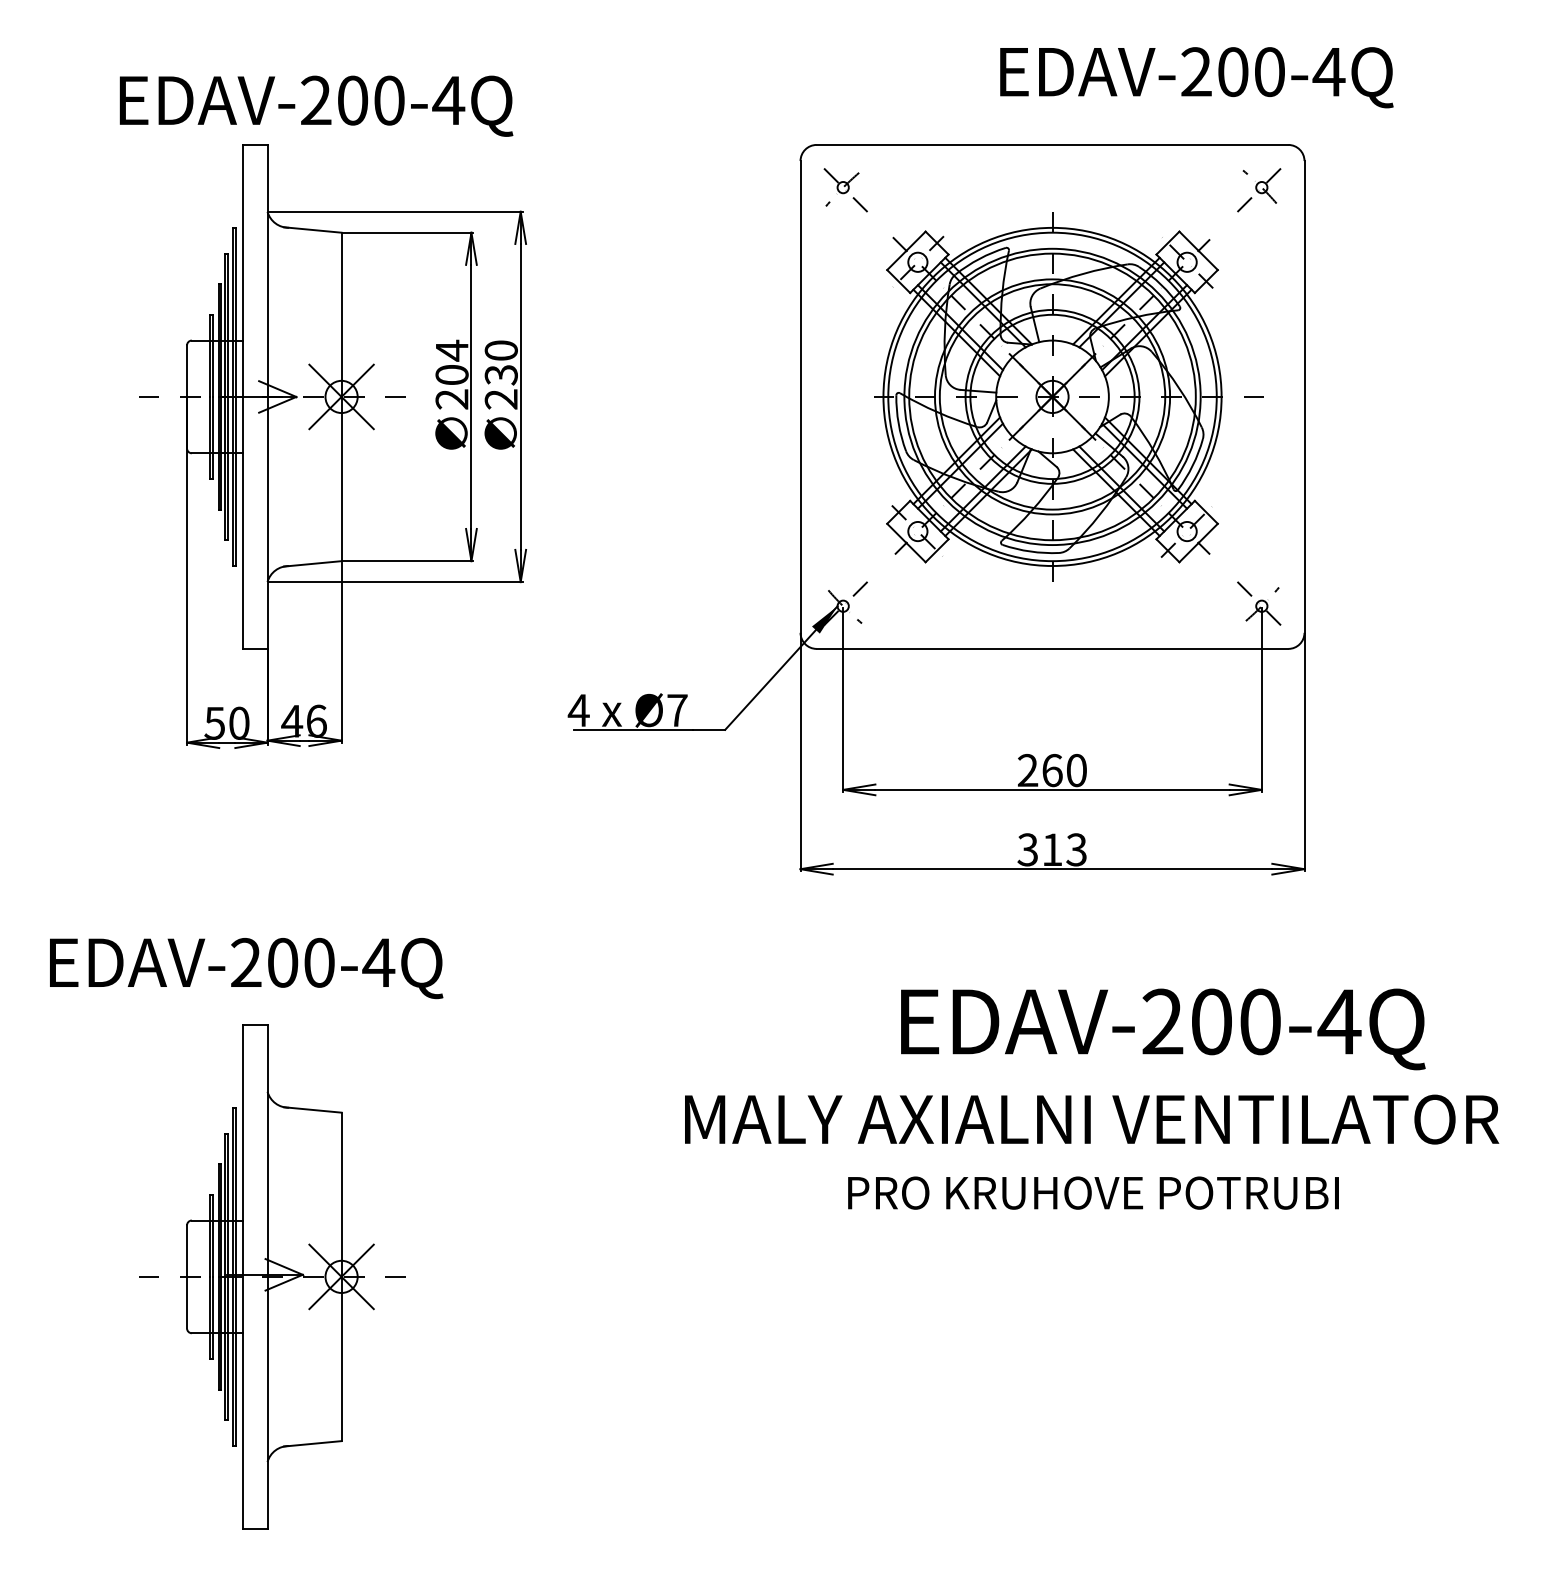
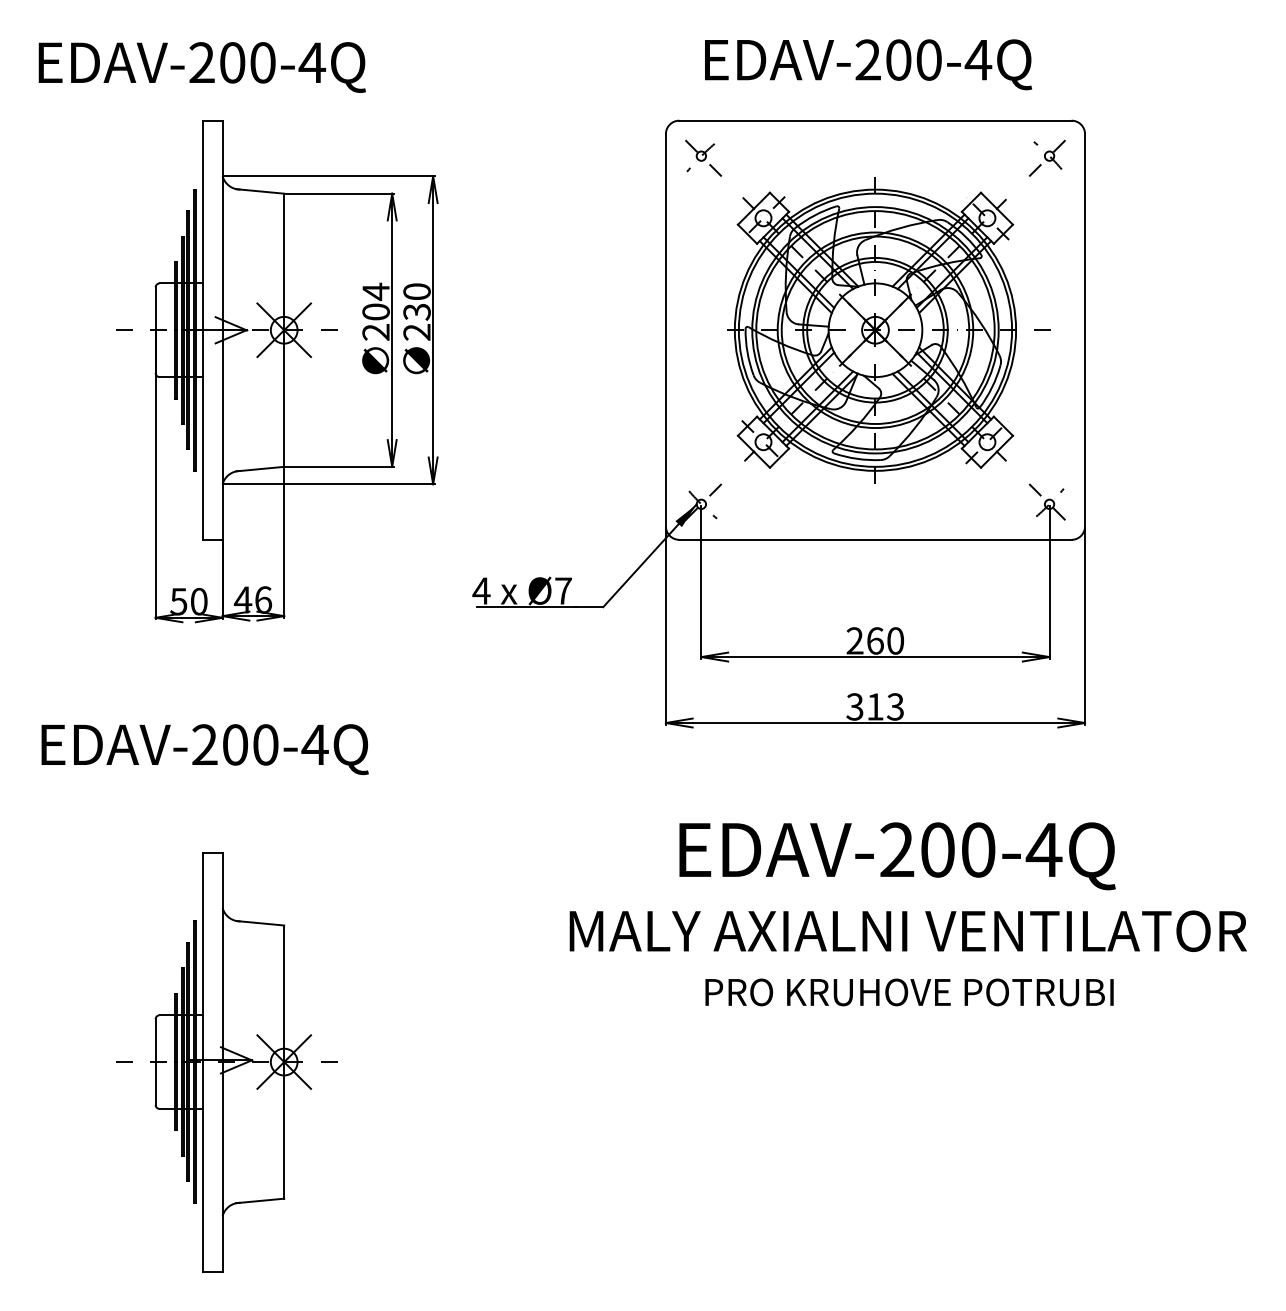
text: (1196, 77) -> (868, 64), moved
text: (315, 106) -> (201, 67), moved
text: (245, 968) -> (204, 749), moved
text: (1163, 1029) -> (897, 856), moved

